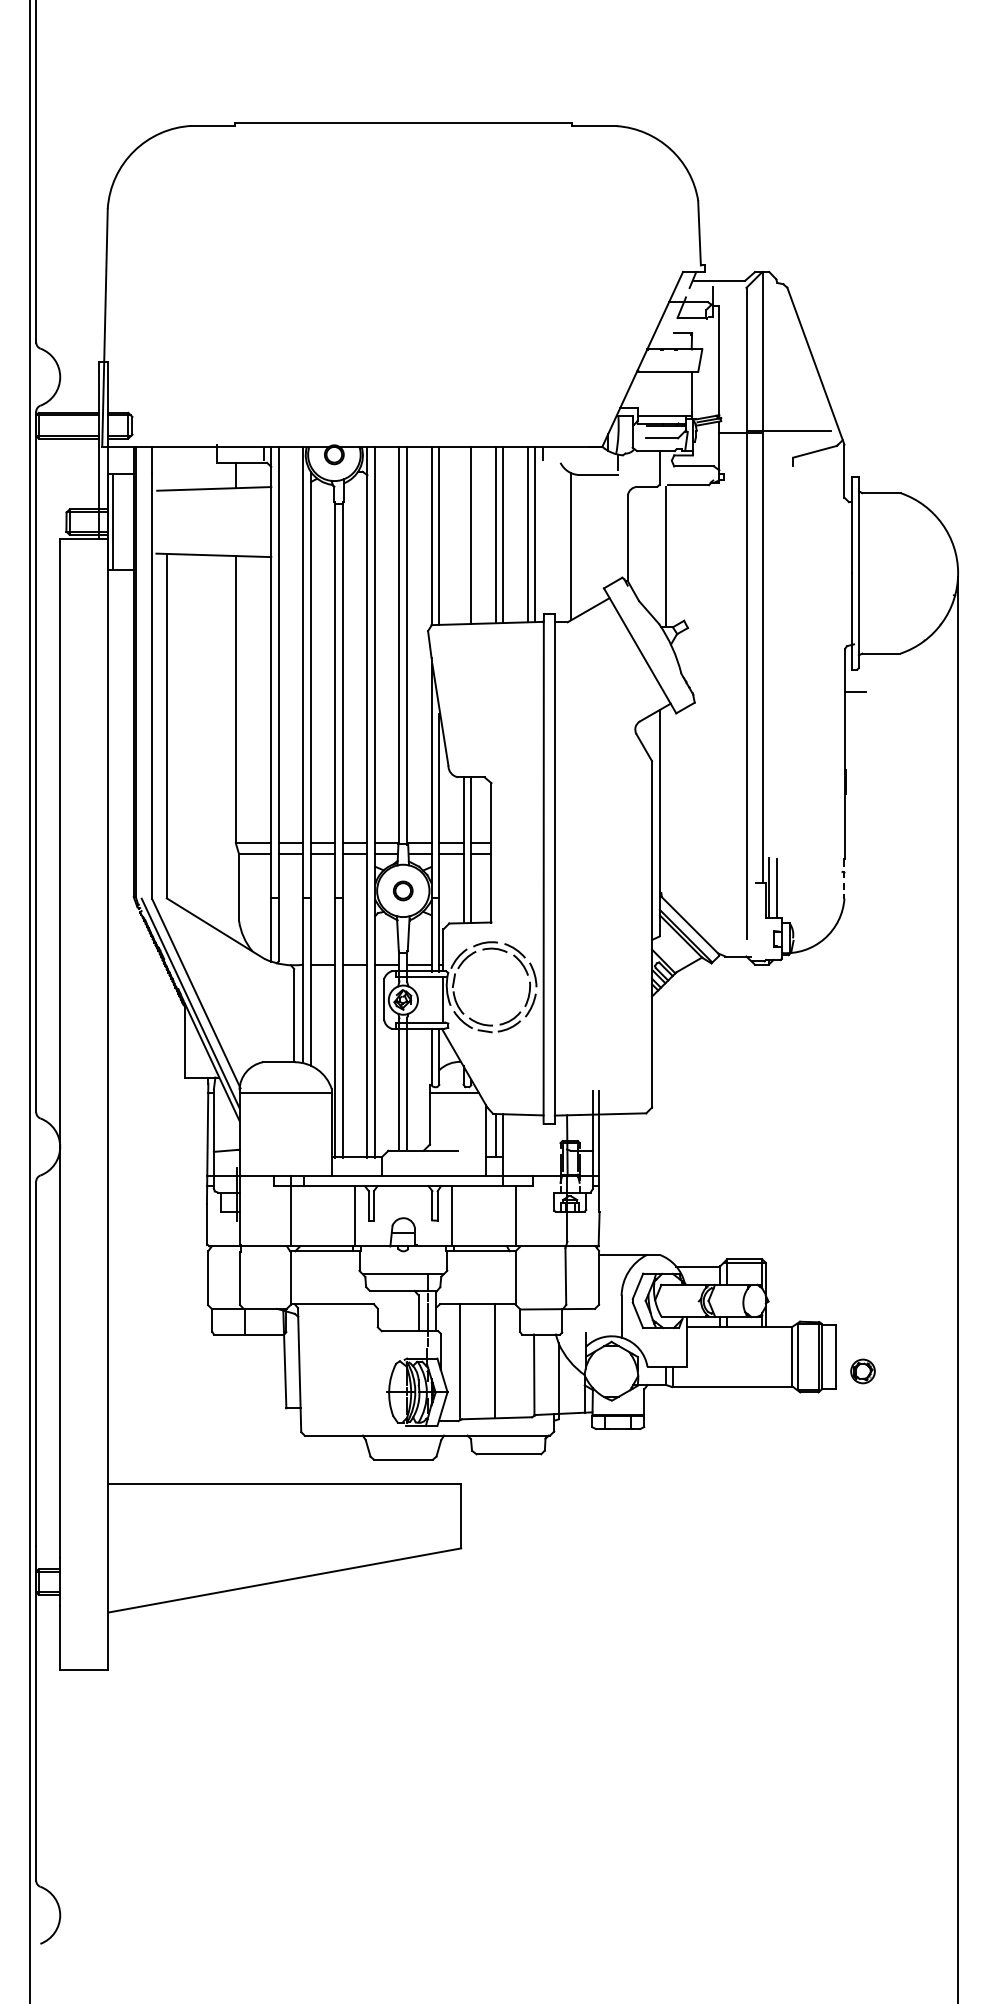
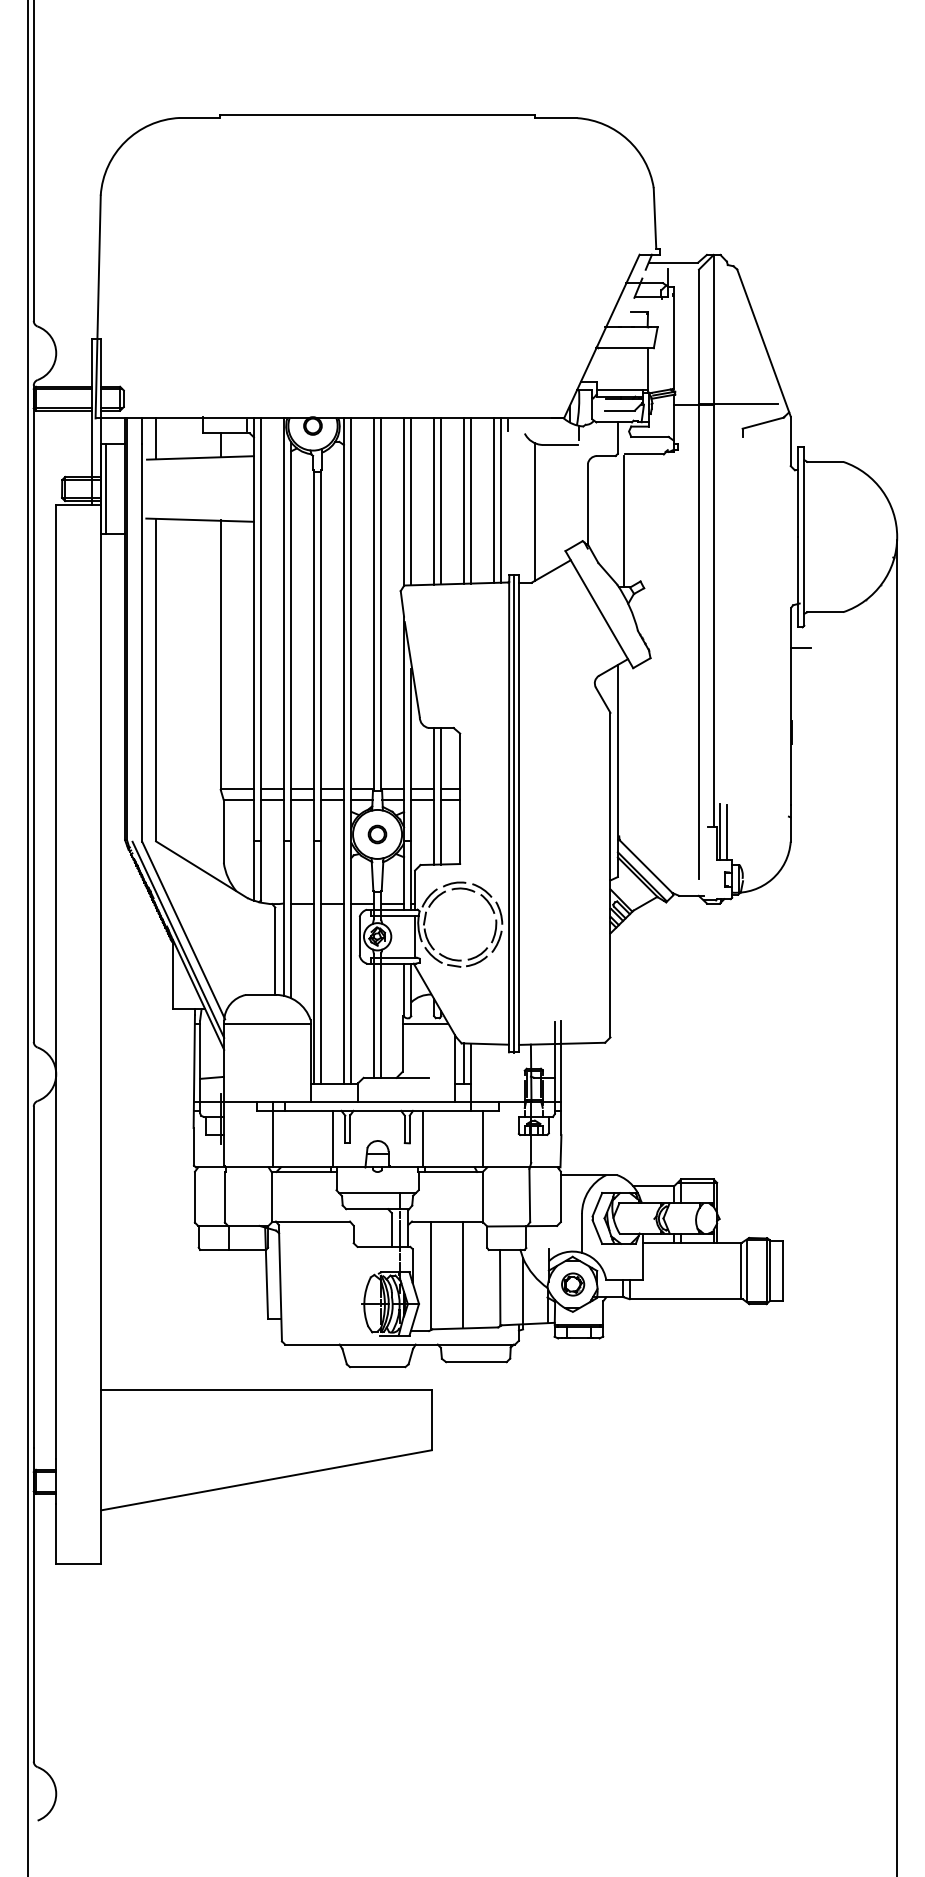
line: (167, 468) -> (156, 438), added
line: (464, 535) -> (434, 501), added
line: (549, 868) -> (514, 813), added
line: (844, 879) -> (790, 823), dashed -> solid
part: (863, 1371) -> (573, 1284), moved

